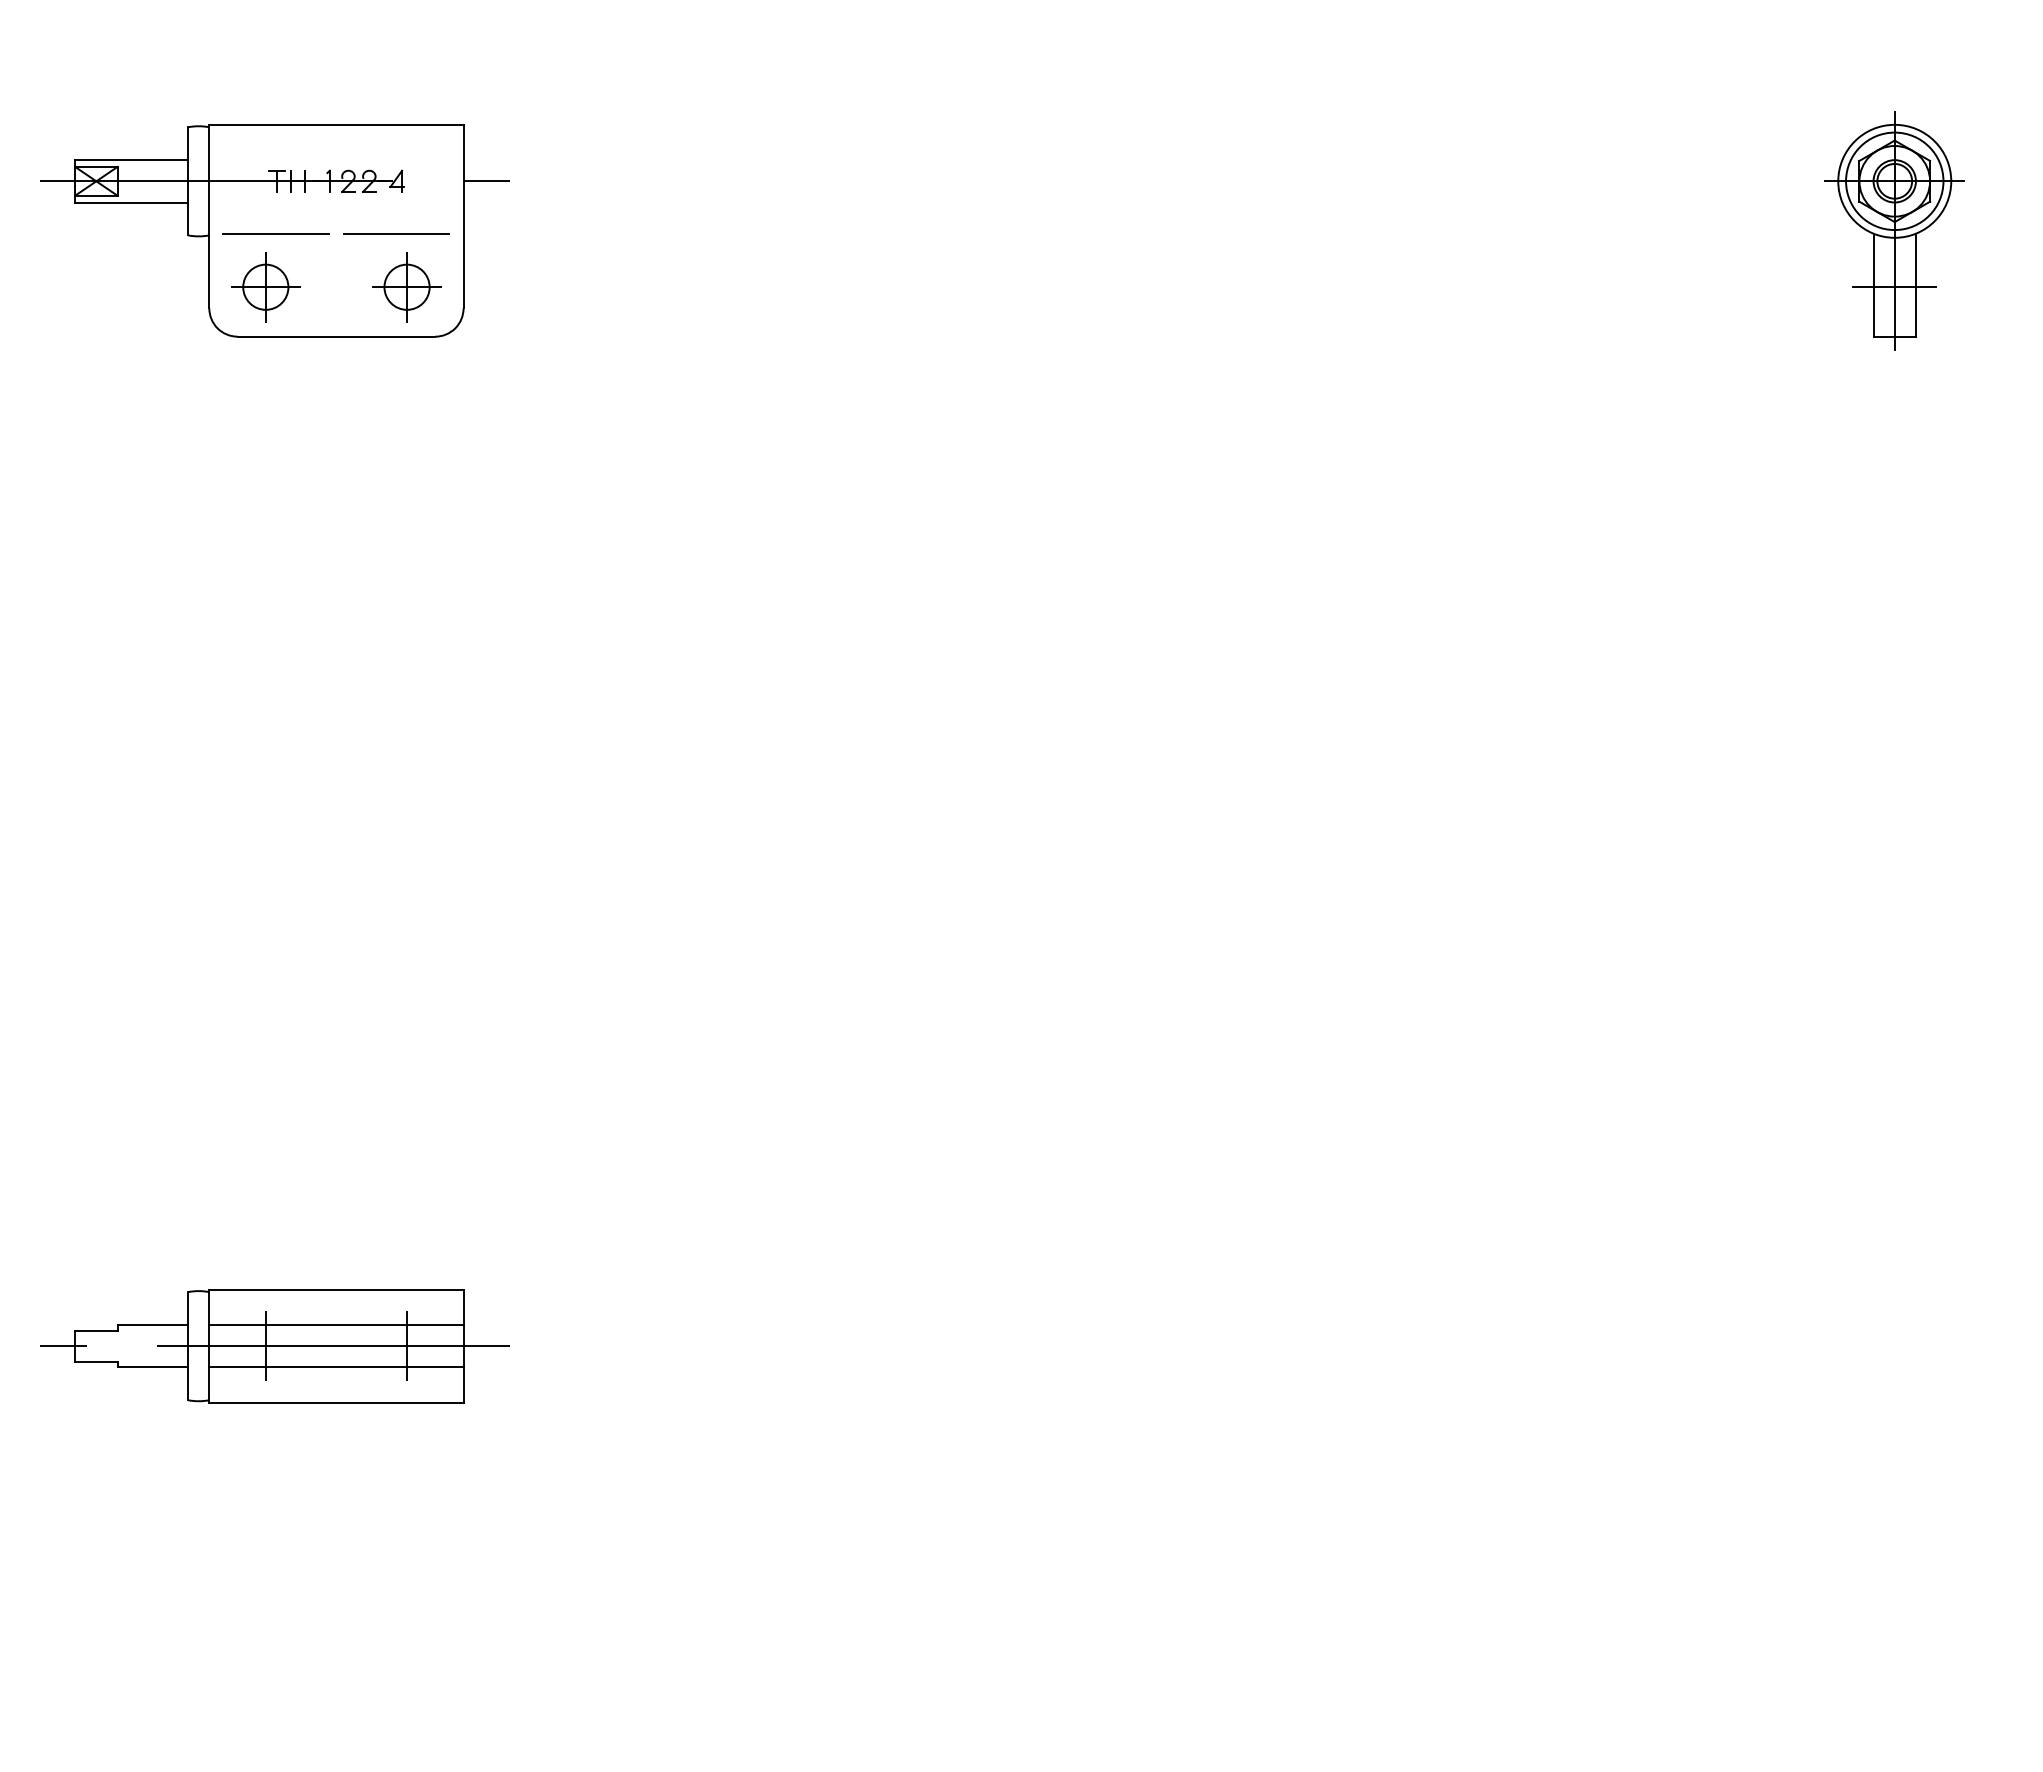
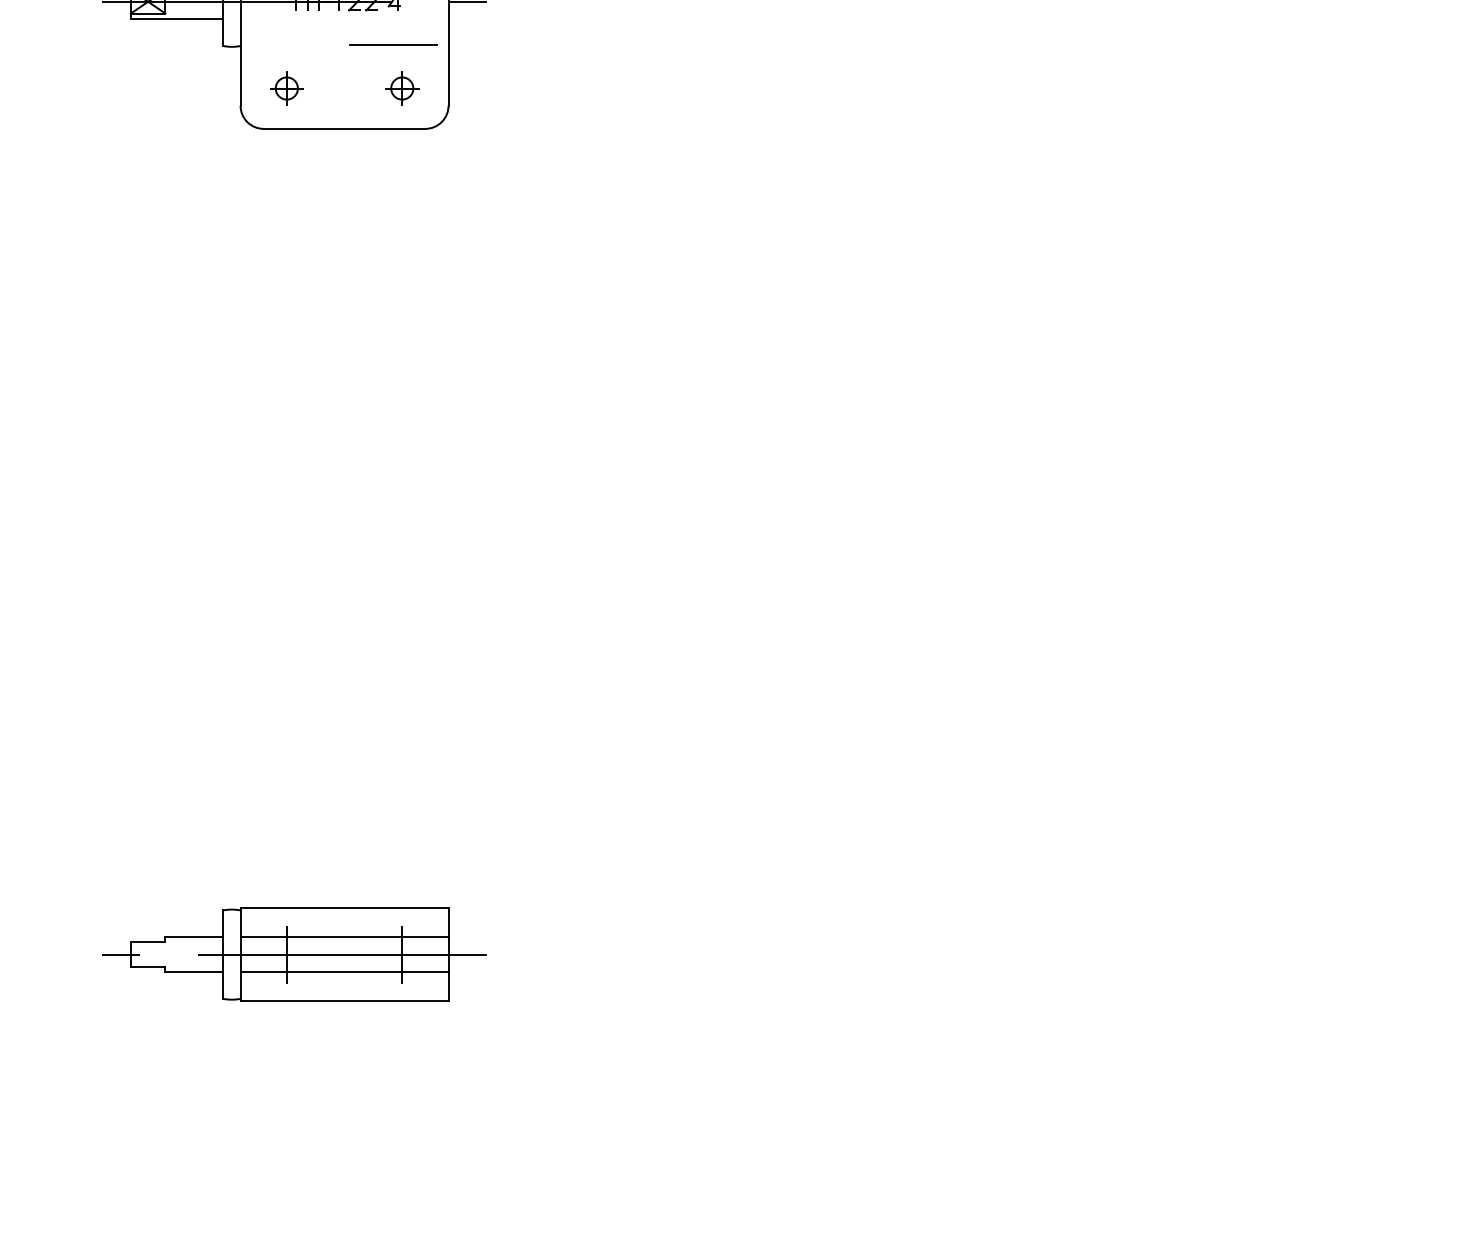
line: (276, 233) -> (295, 44), removed
part: (265, 287) -> (286, 88), size x0.6
part: (406, 287) -> (401, 88), size x0.6

